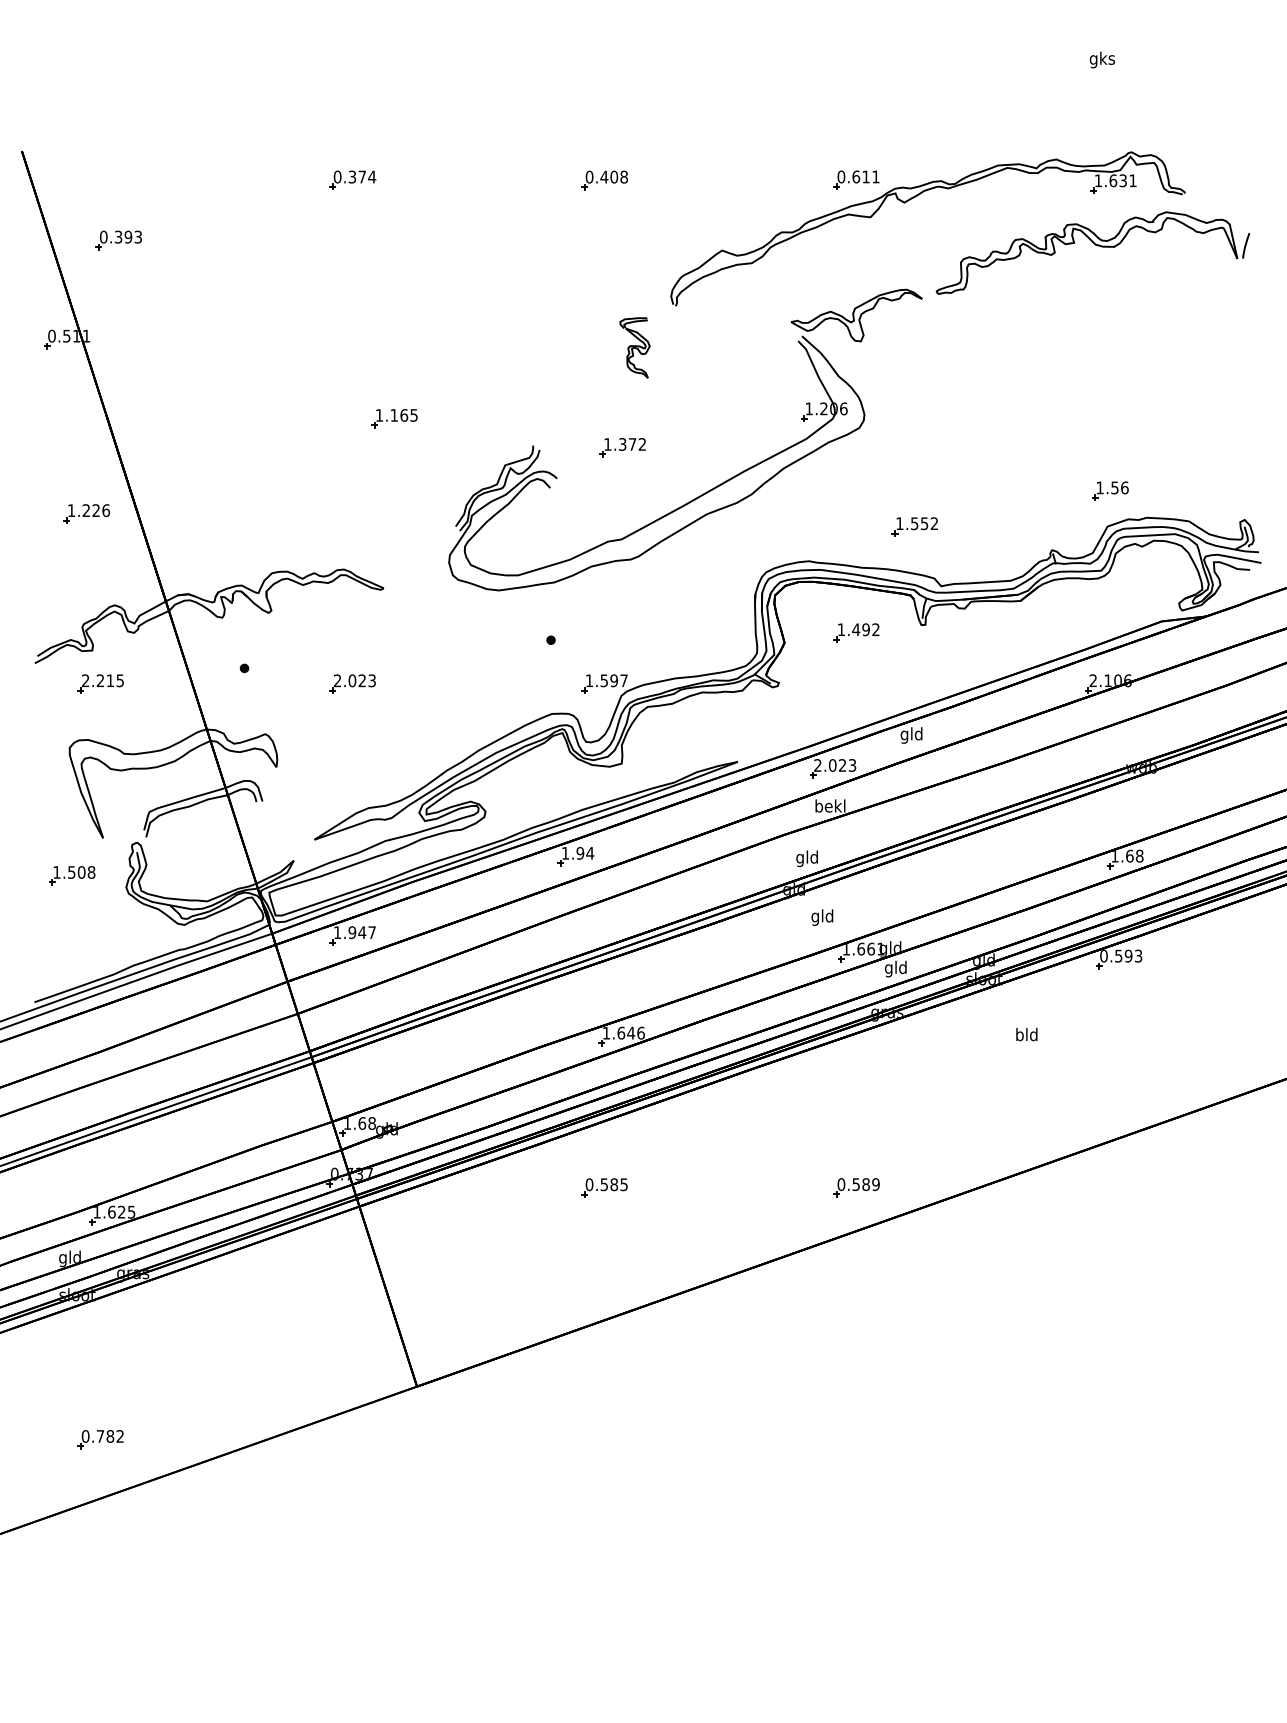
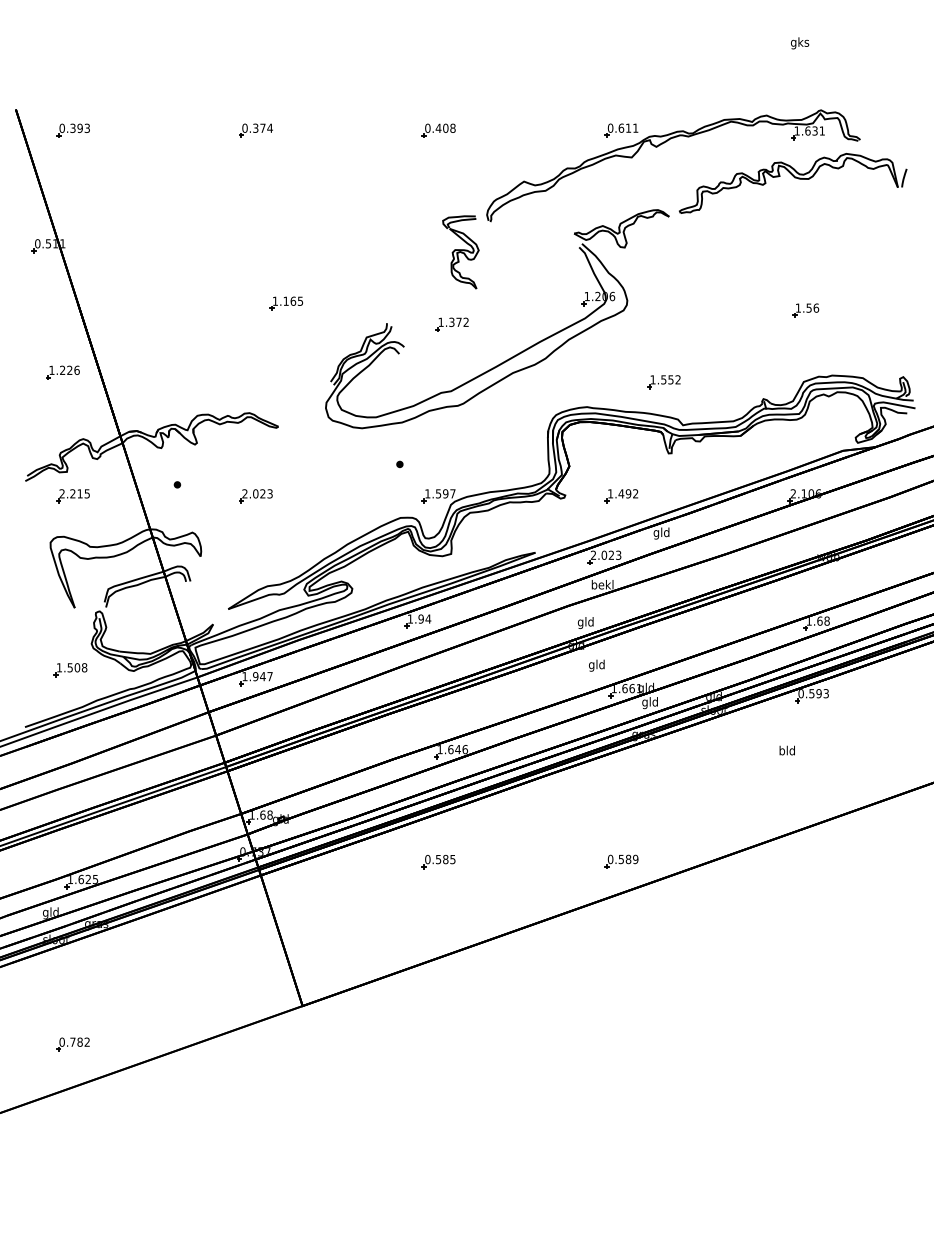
part: (118, 240) -> (72, 130), moved
part: (634, 347) -> (460, 251), size x1.67
part: (1110, 490) -> (805, 310), moved
part: (856, 632) -> (621, 495), moved
part: (72, 875) -> (70, 669), moved
text: (1026, 1034) -> (787, 750), moved

